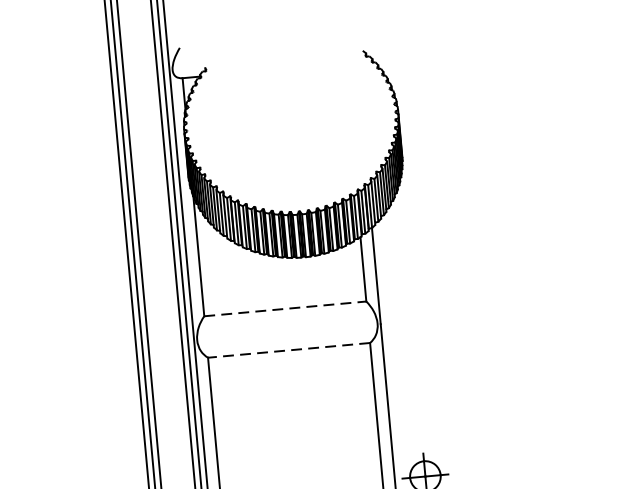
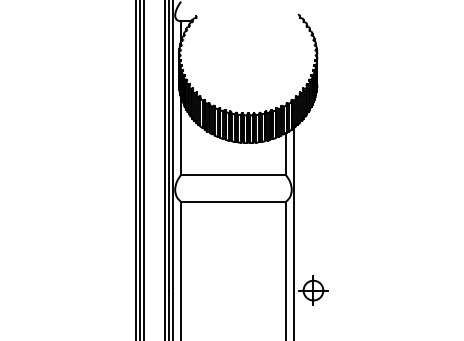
line: (285, 309) -> (233, 175), dashed -> solid
line: (287, 350) -> (232, 201), dashed -> solid

